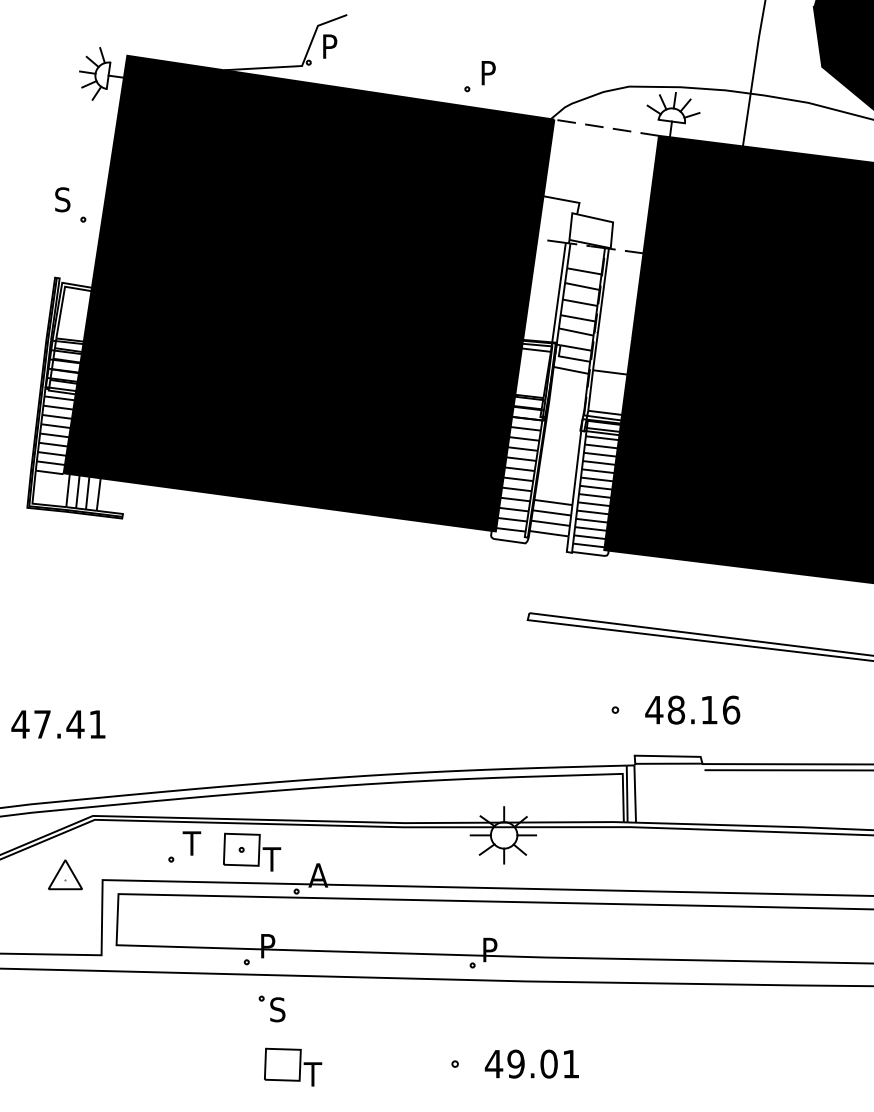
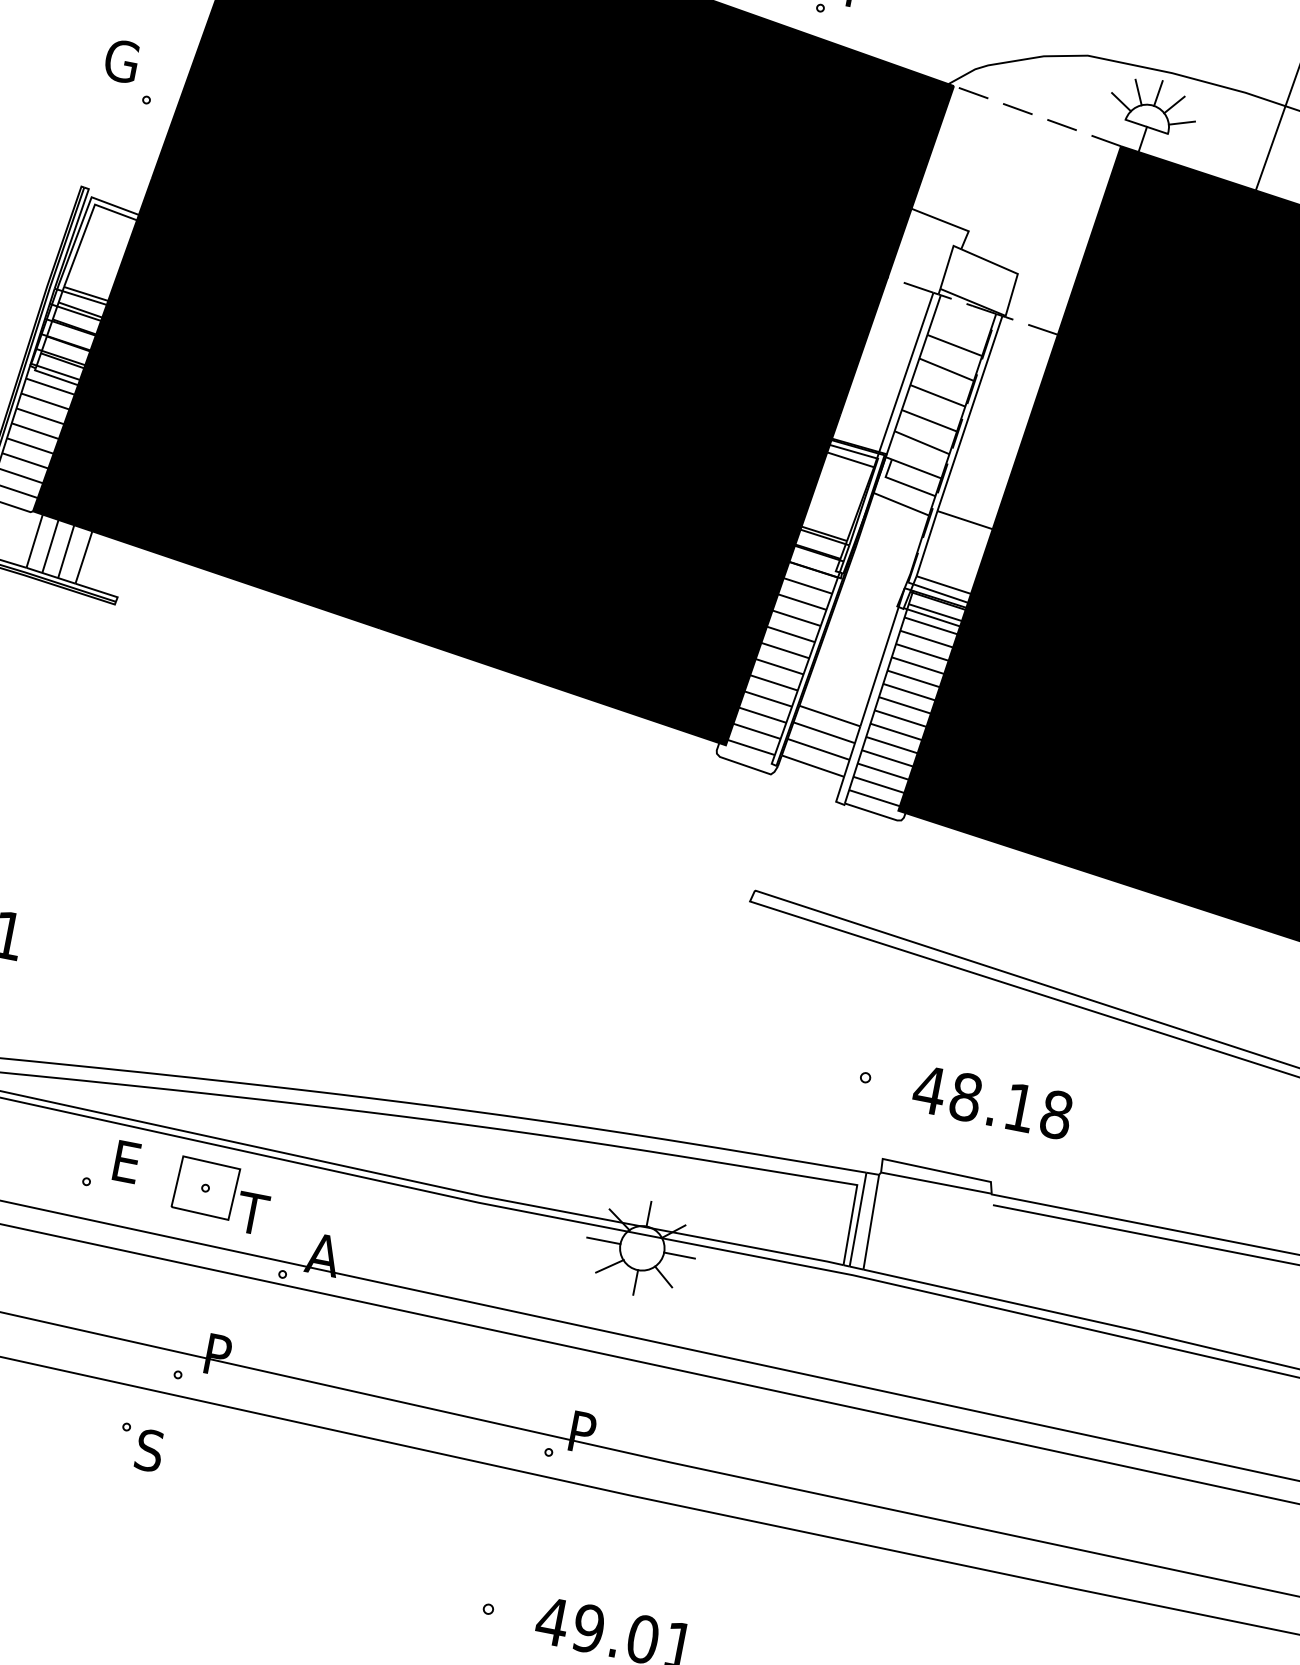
text: (63, 199) -> (120, 60), S -> G
text: (731, 709) -> (1056, 1113), 48.16 -> 48.18
text: (191, 843) -> (124, 1161), T -> E
part: (271, 1008) -> (139, 1446), moved
part: (293, 1066) -> (221, 1561), removed

